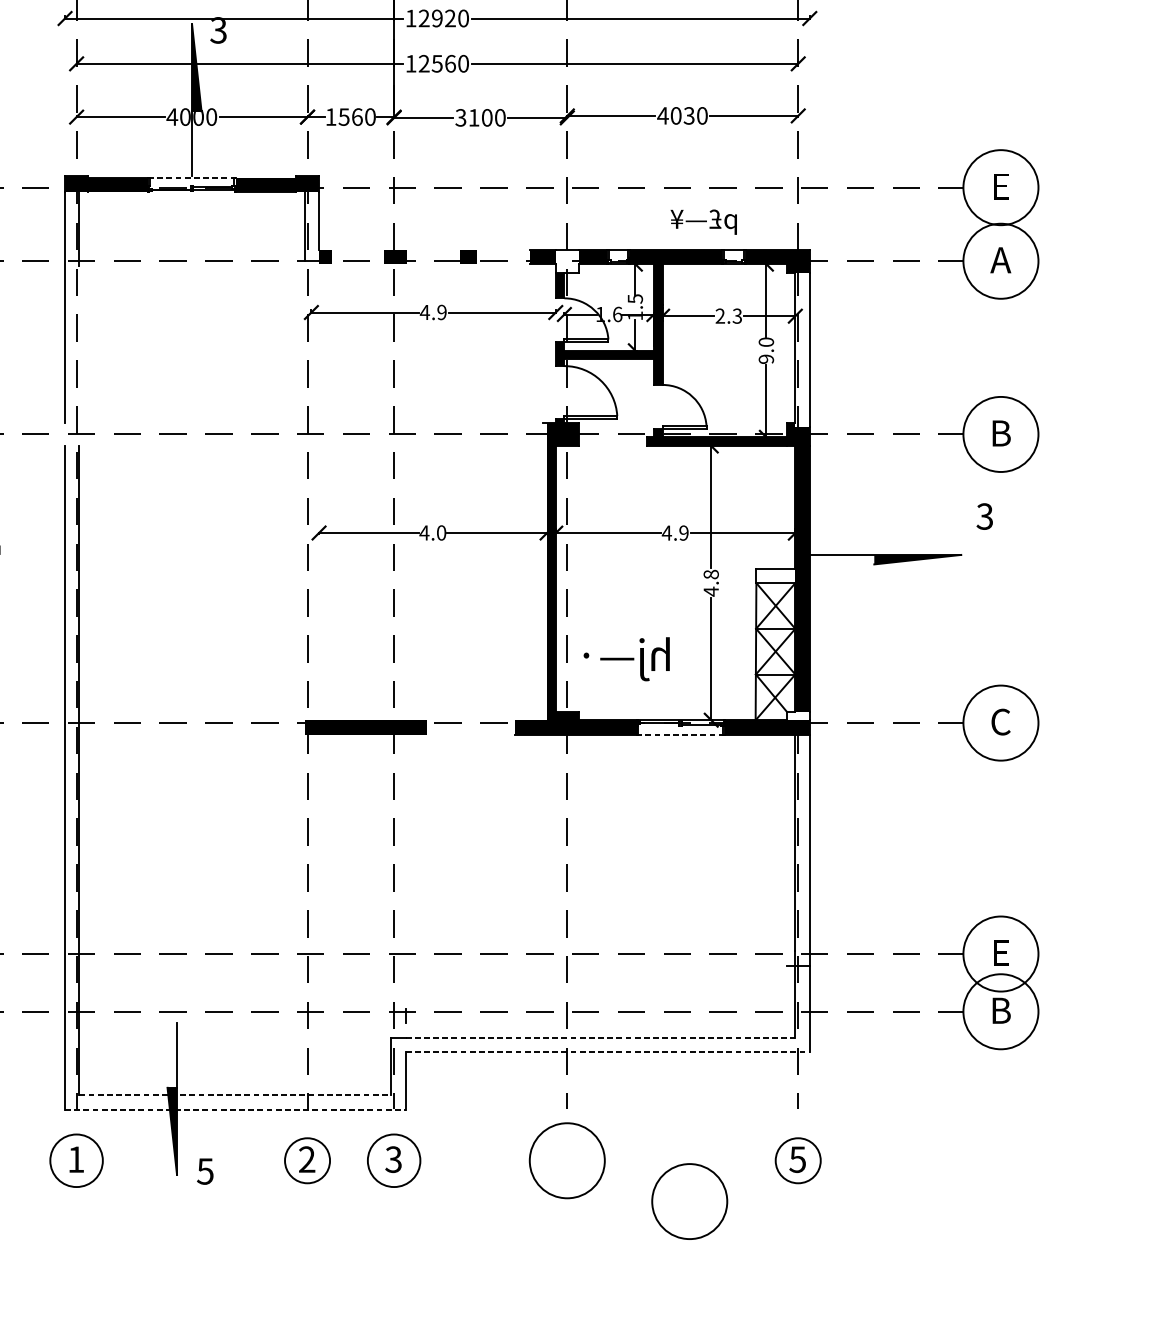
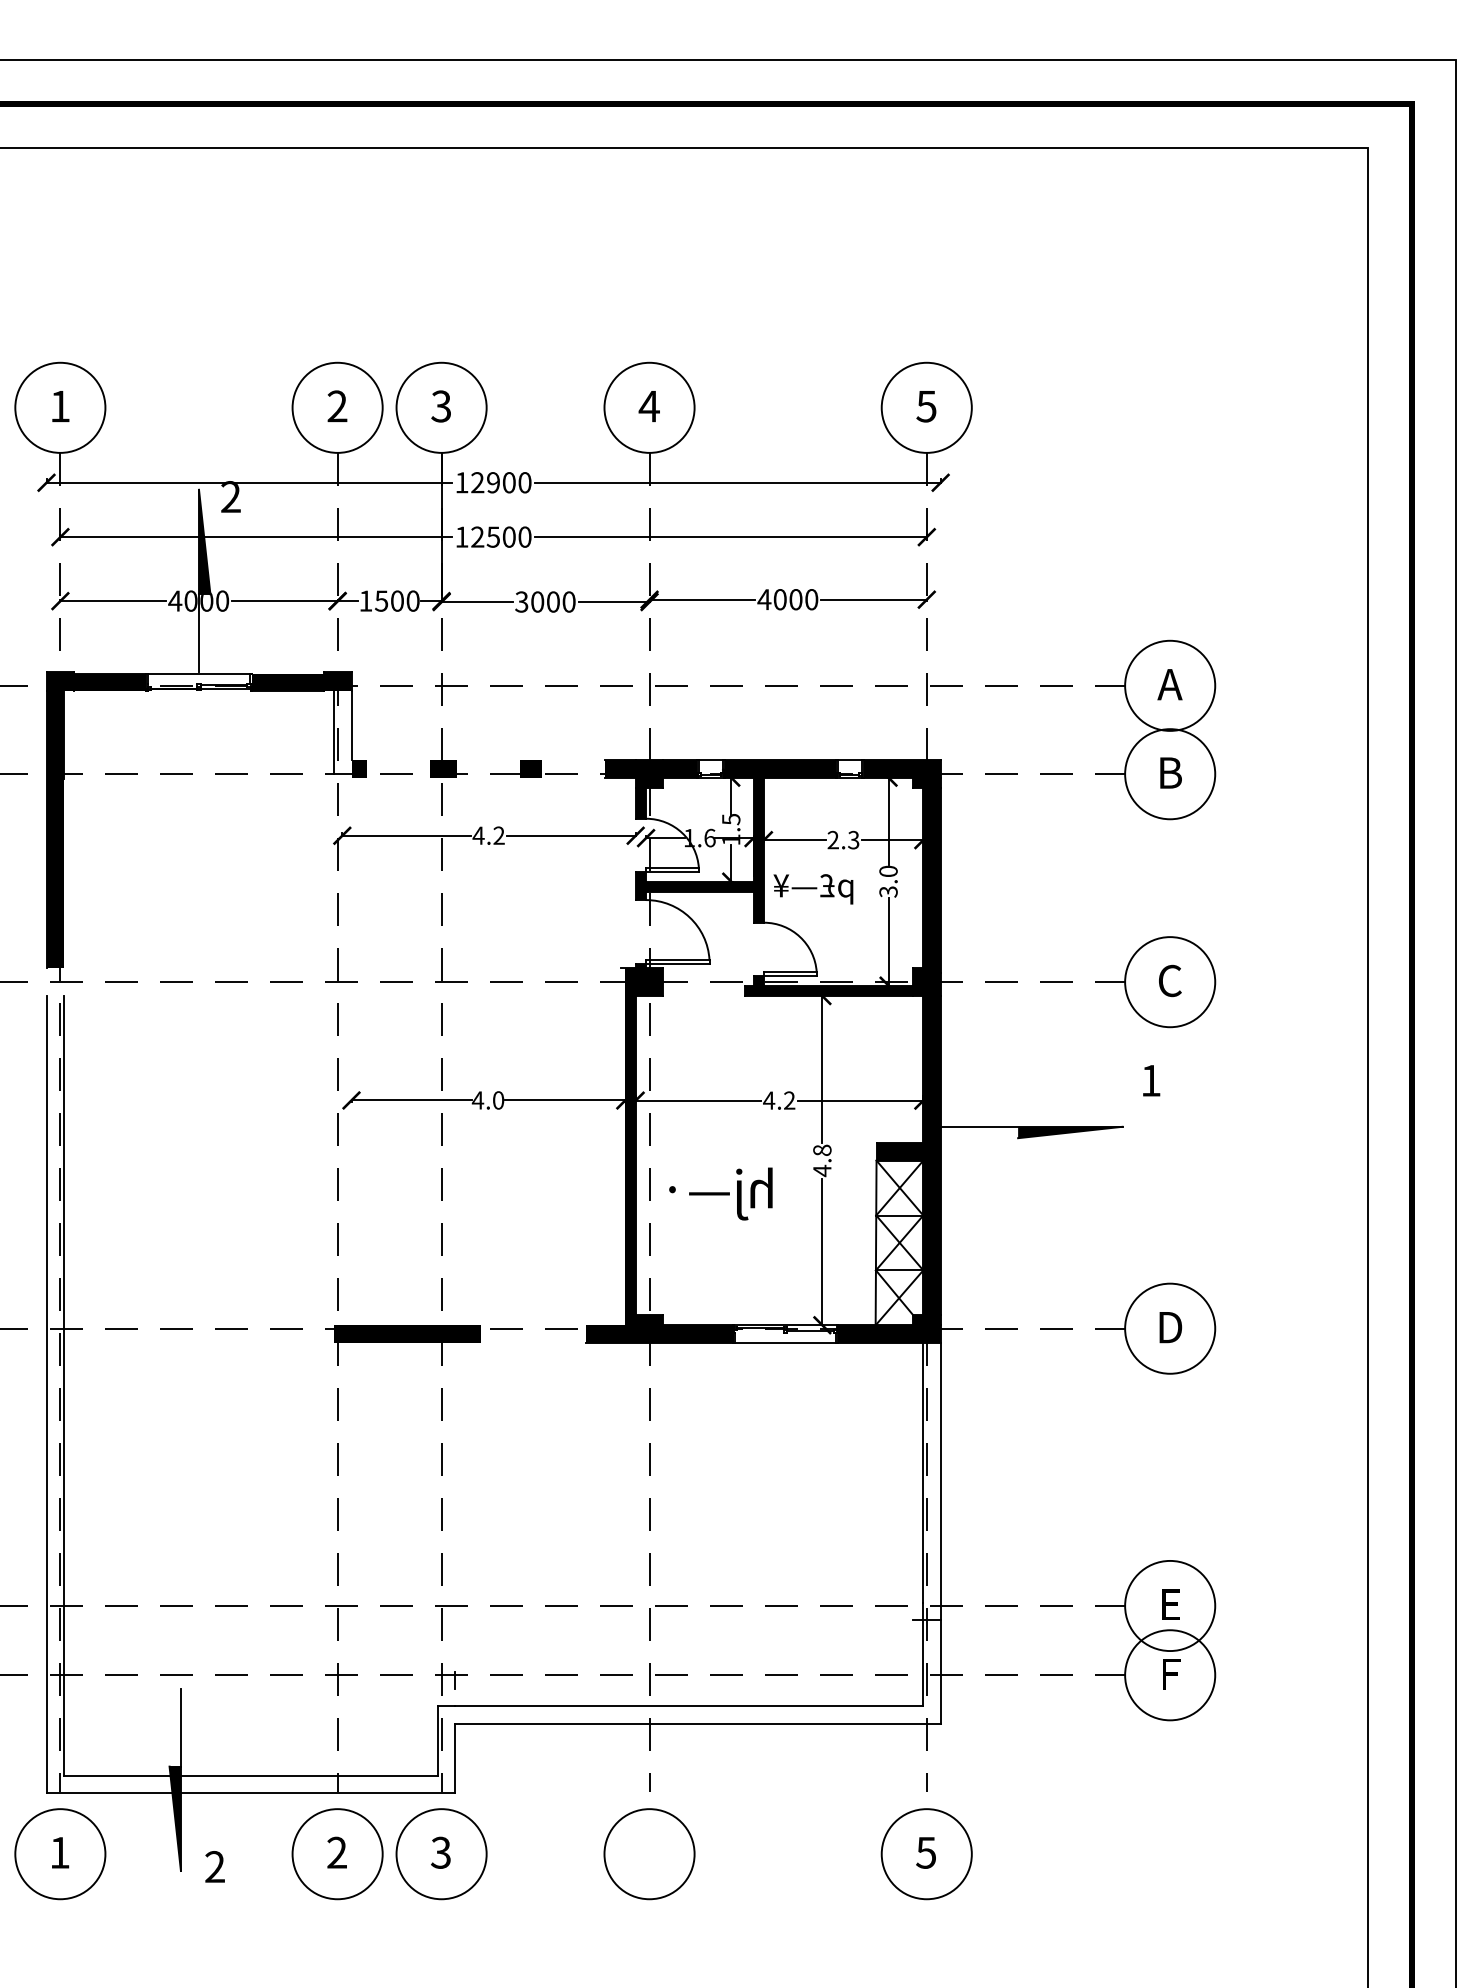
text: (449, 18) -> (508, 482), 12920 -> 12900
text: (218, 30) -> (230, 497), 3 -> 2
text: (450, 63) -> (509, 536), 12560 -> 12500
text: (688, 115) -> (795, 599), 4030 -> 4000
text: (357, 116) -> (397, 600), 1560 -> 1500
text: (473, 117) -> (537, 601), 3100 -> 3000
line: (192, 178) -> (199, 674), dashed -> solid
text: (1000, 186) -> (1169, 684), E -> A
text: (703, 222) -> (813, 889), moved
text: (1000, 259) -> (1169, 772), A -> B
fill: (567, 261) -> (649, 774), added
fill: (71, 307) -> (54, 829), added
text: (441, 312) -> (498, 835), 4.9 -> 4.2
fill: (802, 349) -> (931, 880), added
text: (766, 358) -> (888, 891), 9.0 -> 3.0
text: (1001, 433) -> (1170, 980), B -> C
text: (984, 516) -> (1150, 1080), 3 -> 1
text: (683, 533) -> (789, 1100), 4.9 -> 4.2
fill: (775, 575) -> (899, 1151), added
text: (626, 658) -> (720, 1193), moved
fill: (797, 715) -> (926, 1319), added
text: (1001, 722) -> (1170, 1327), C -> D
line: (680, 734) -> (785, 1342), dashed -> solid
text: (1001, 1010) -> (1170, 1673), B -> F
line: (600, 1037) -> (689, 1706), dashed -> solid
line: (608, 1051) -> (698, 1723), dashed -> solid
line: (235, 1095) -> (251, 1775), dashed -> solid
line: (235, 1110) -> (251, 1793), dashed -> solid
circle: (76, 1161) -> (60, 1854), size x1.43
circle: (307, 1161) -> (337, 1854), size x1.67
circle: (394, 1161) -> (441, 1854), size x1.43
circle: (797, 1161) -> (926, 1854), size x1.67
text: (204, 1171) -> (214, 1867), 5 -> 2
circle: (689, 1201) -> (796, 1903), removed

